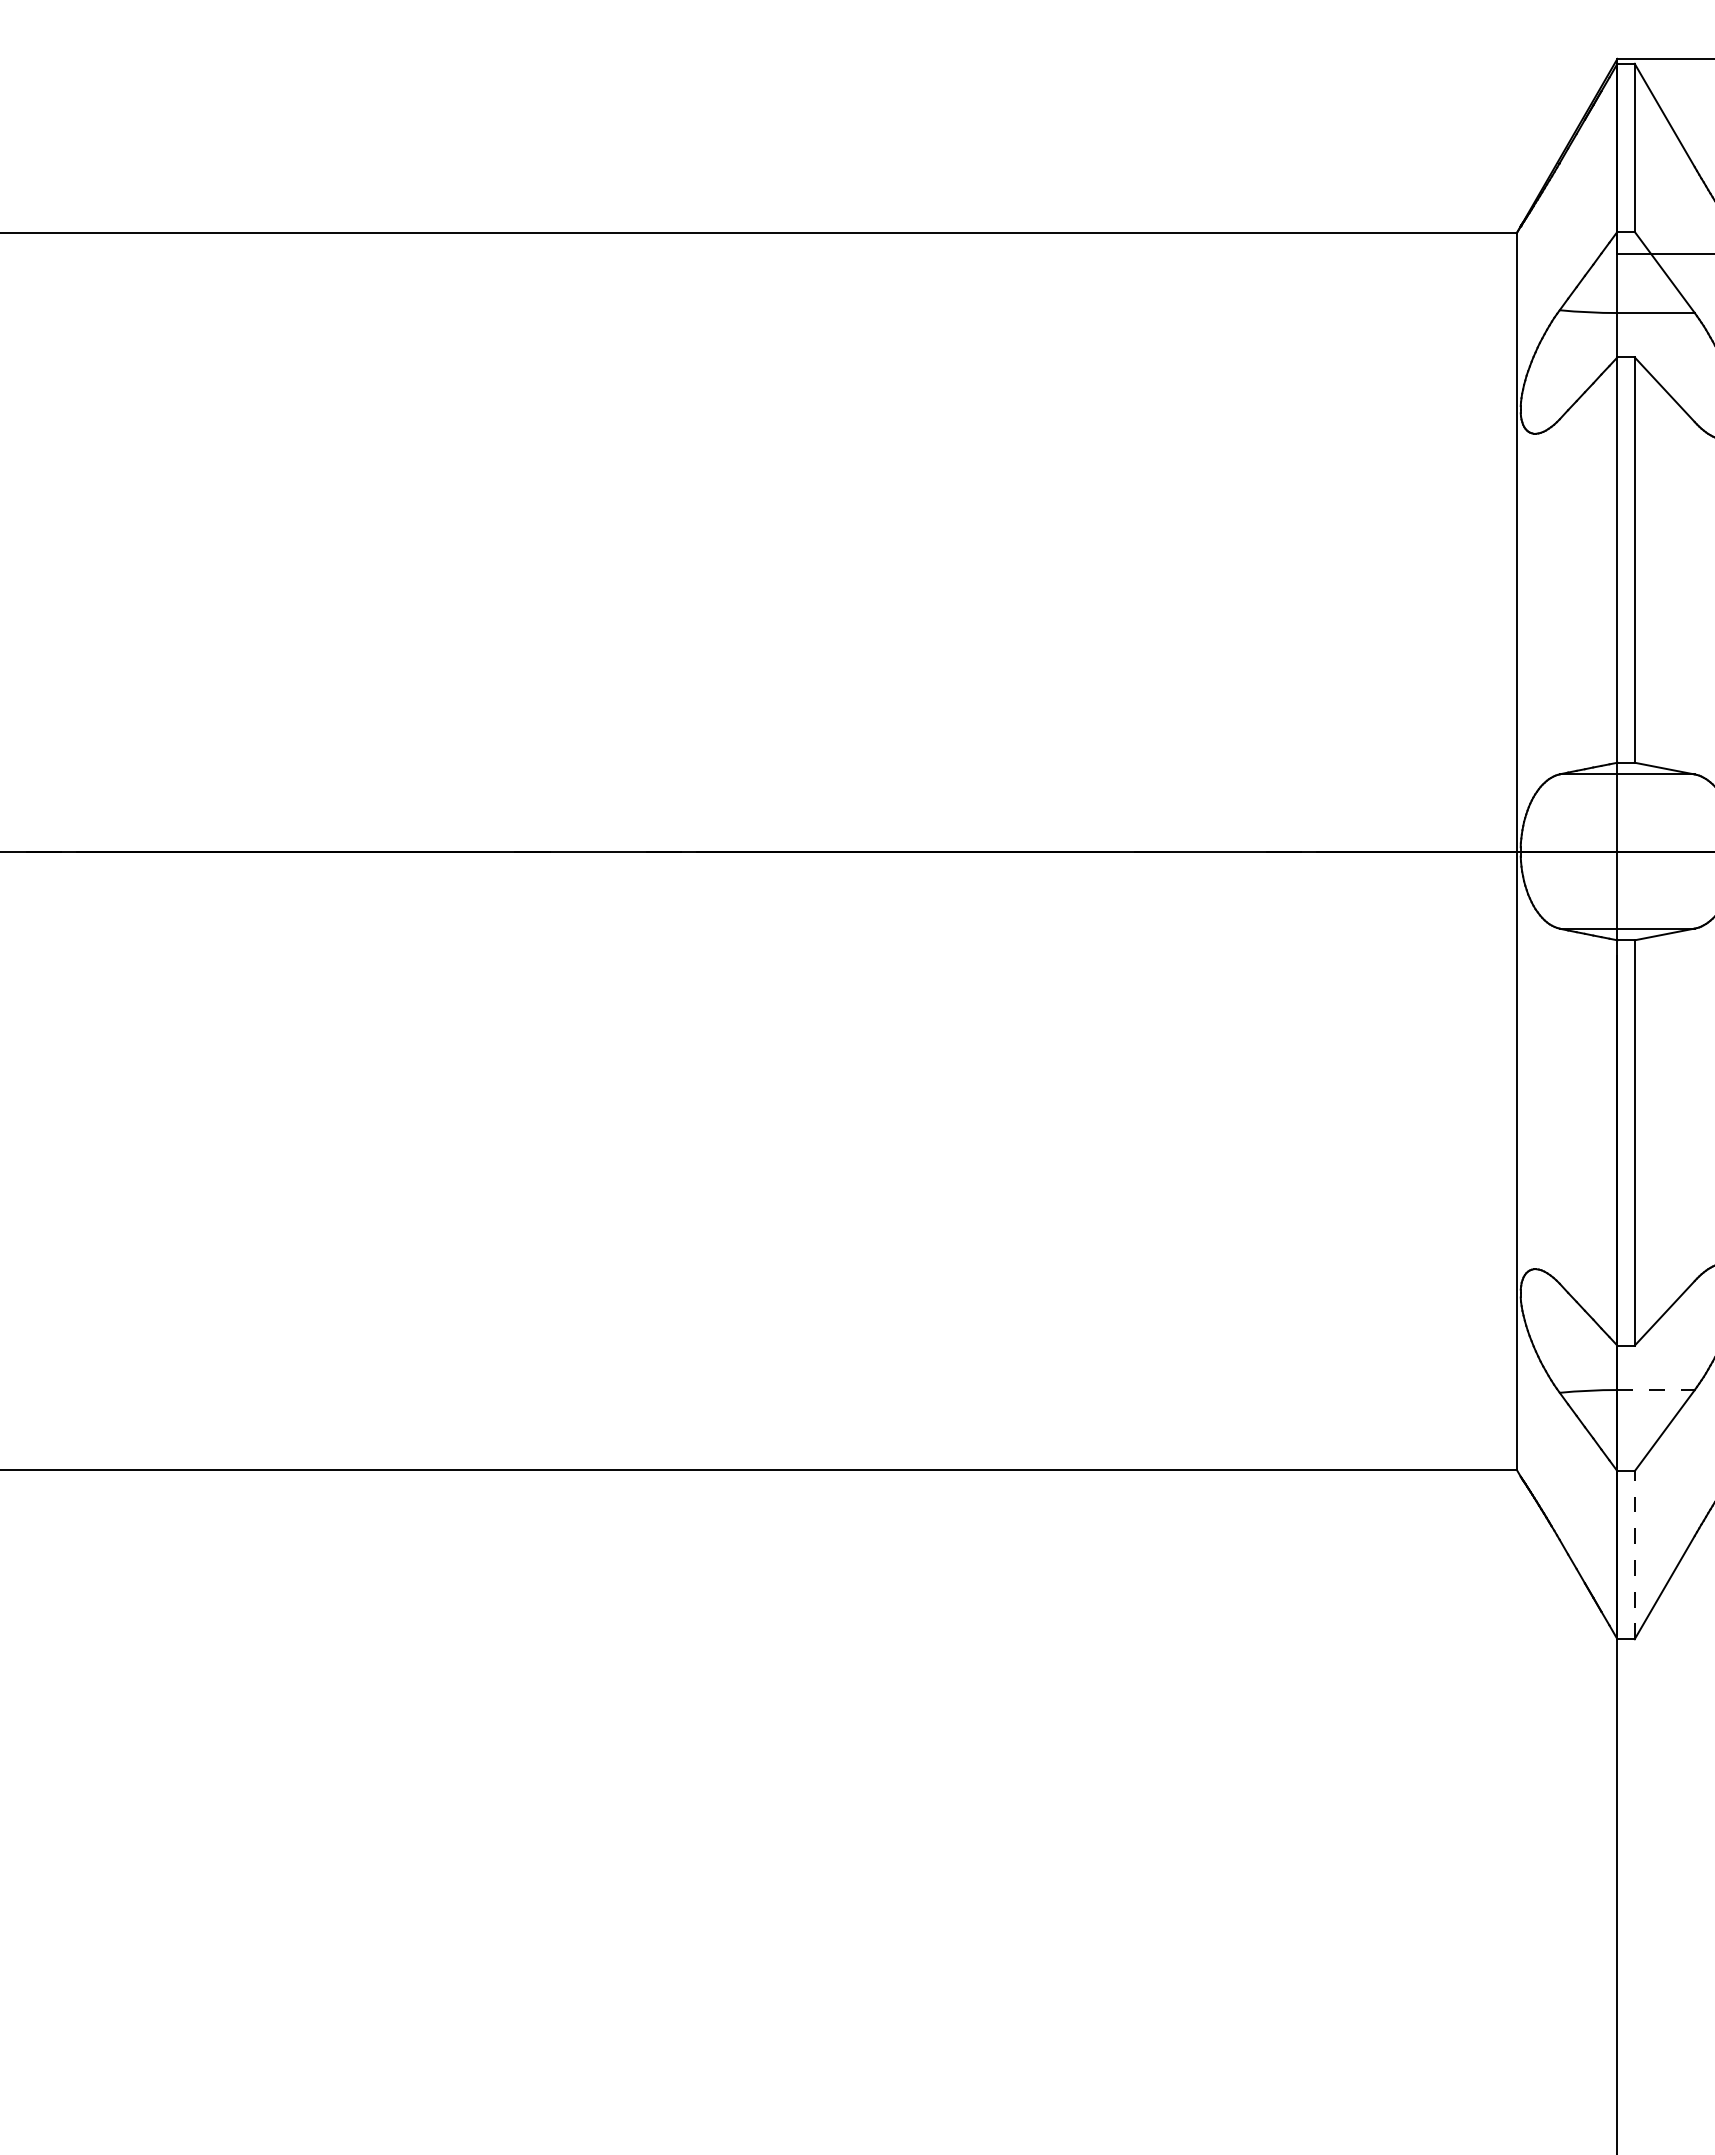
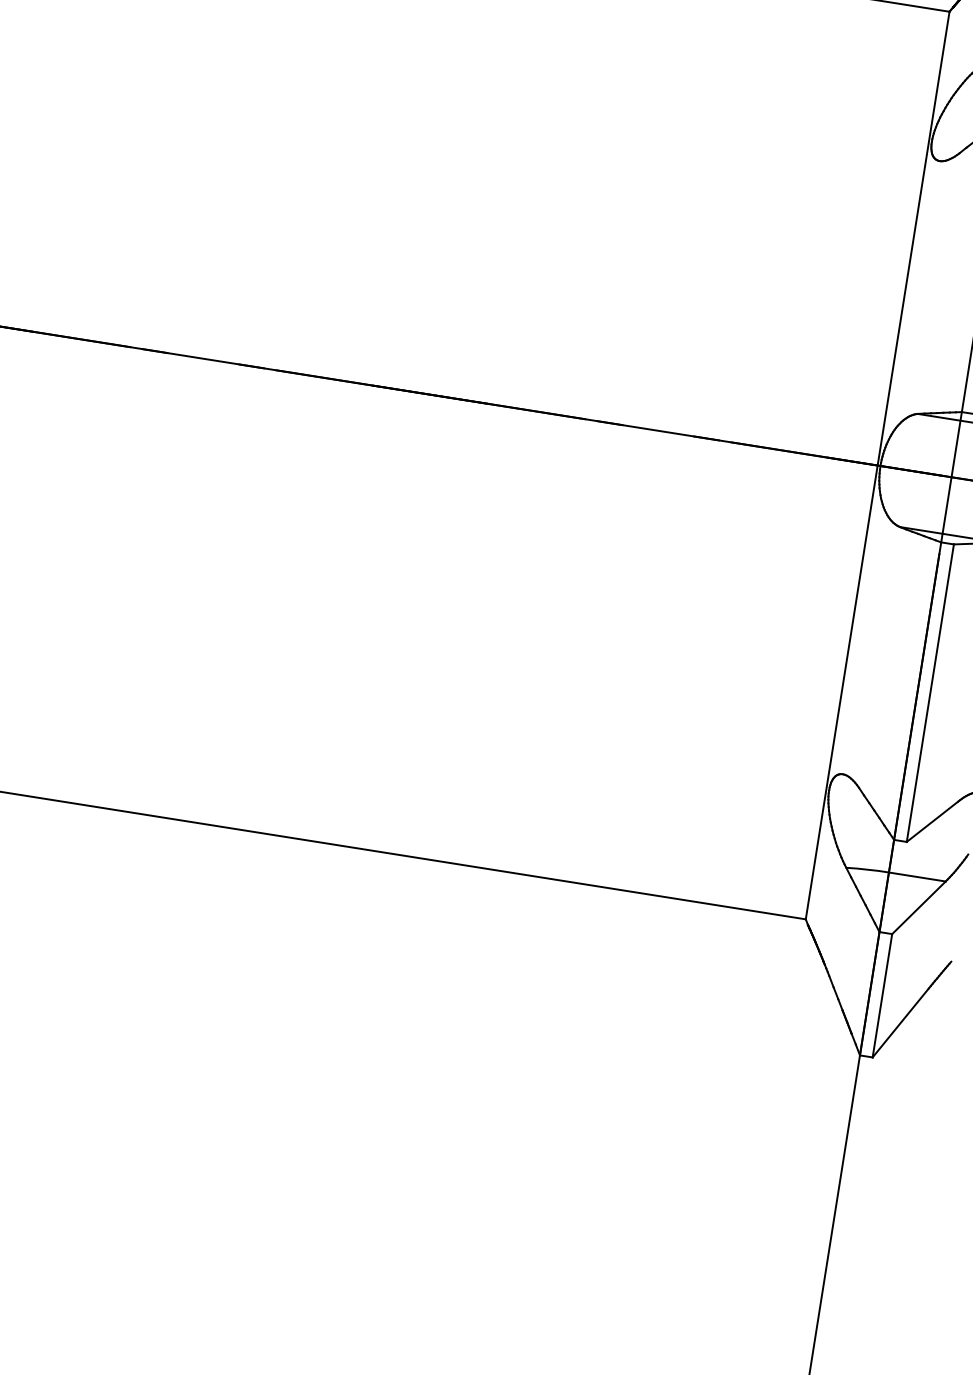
line: (1656, 1390) -> (917, 877), dashed -> solid
line: (1634, 1554) -> (882, 995), dashed -> solid

